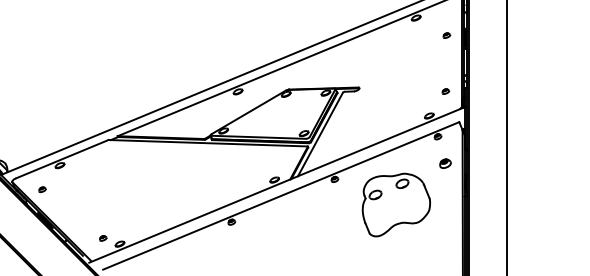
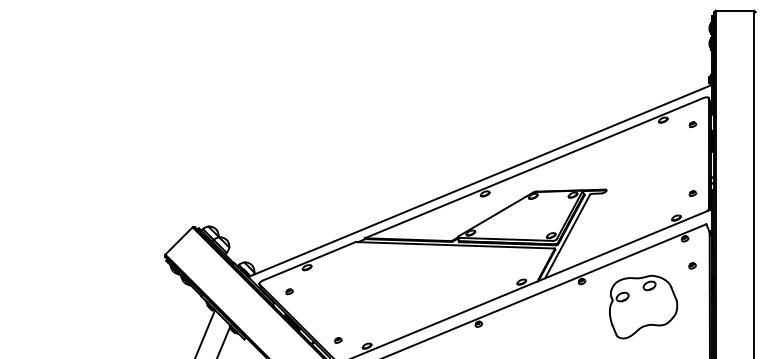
part: (446, 35) -> (692, 124), moved
part: (445, 163) -> (692, 265), size x0.62
part: (103, 238) -> (338, 340), moved

